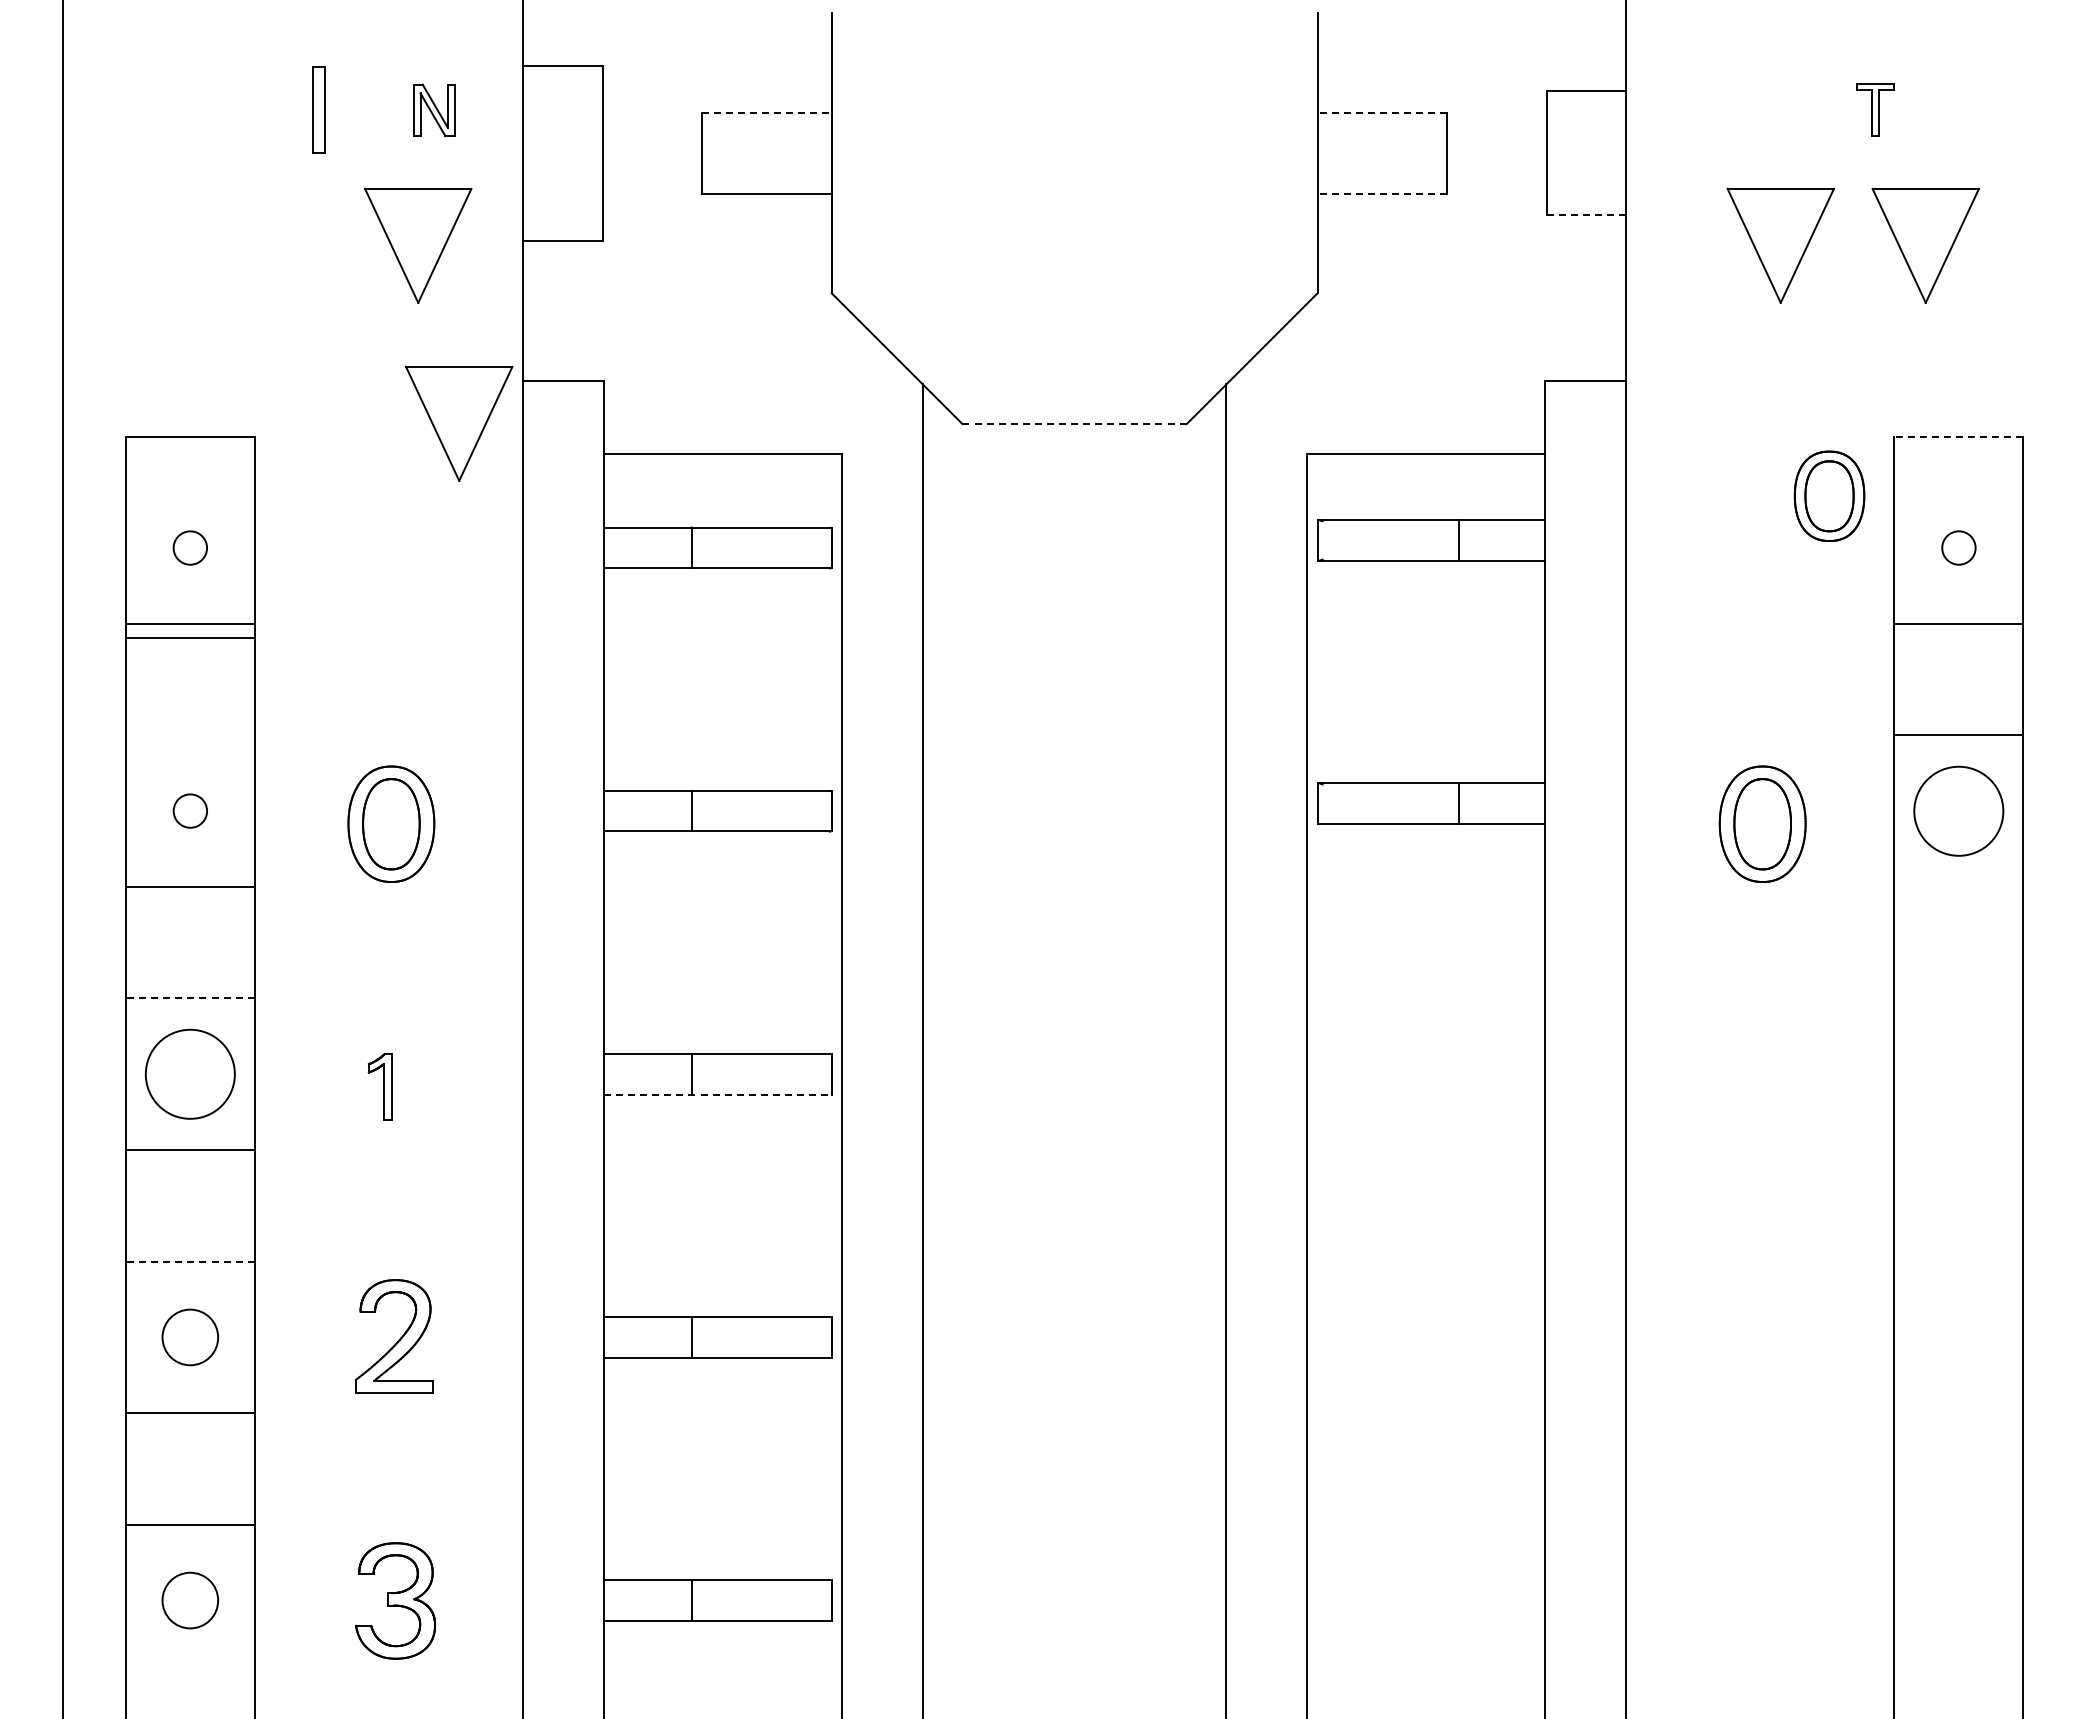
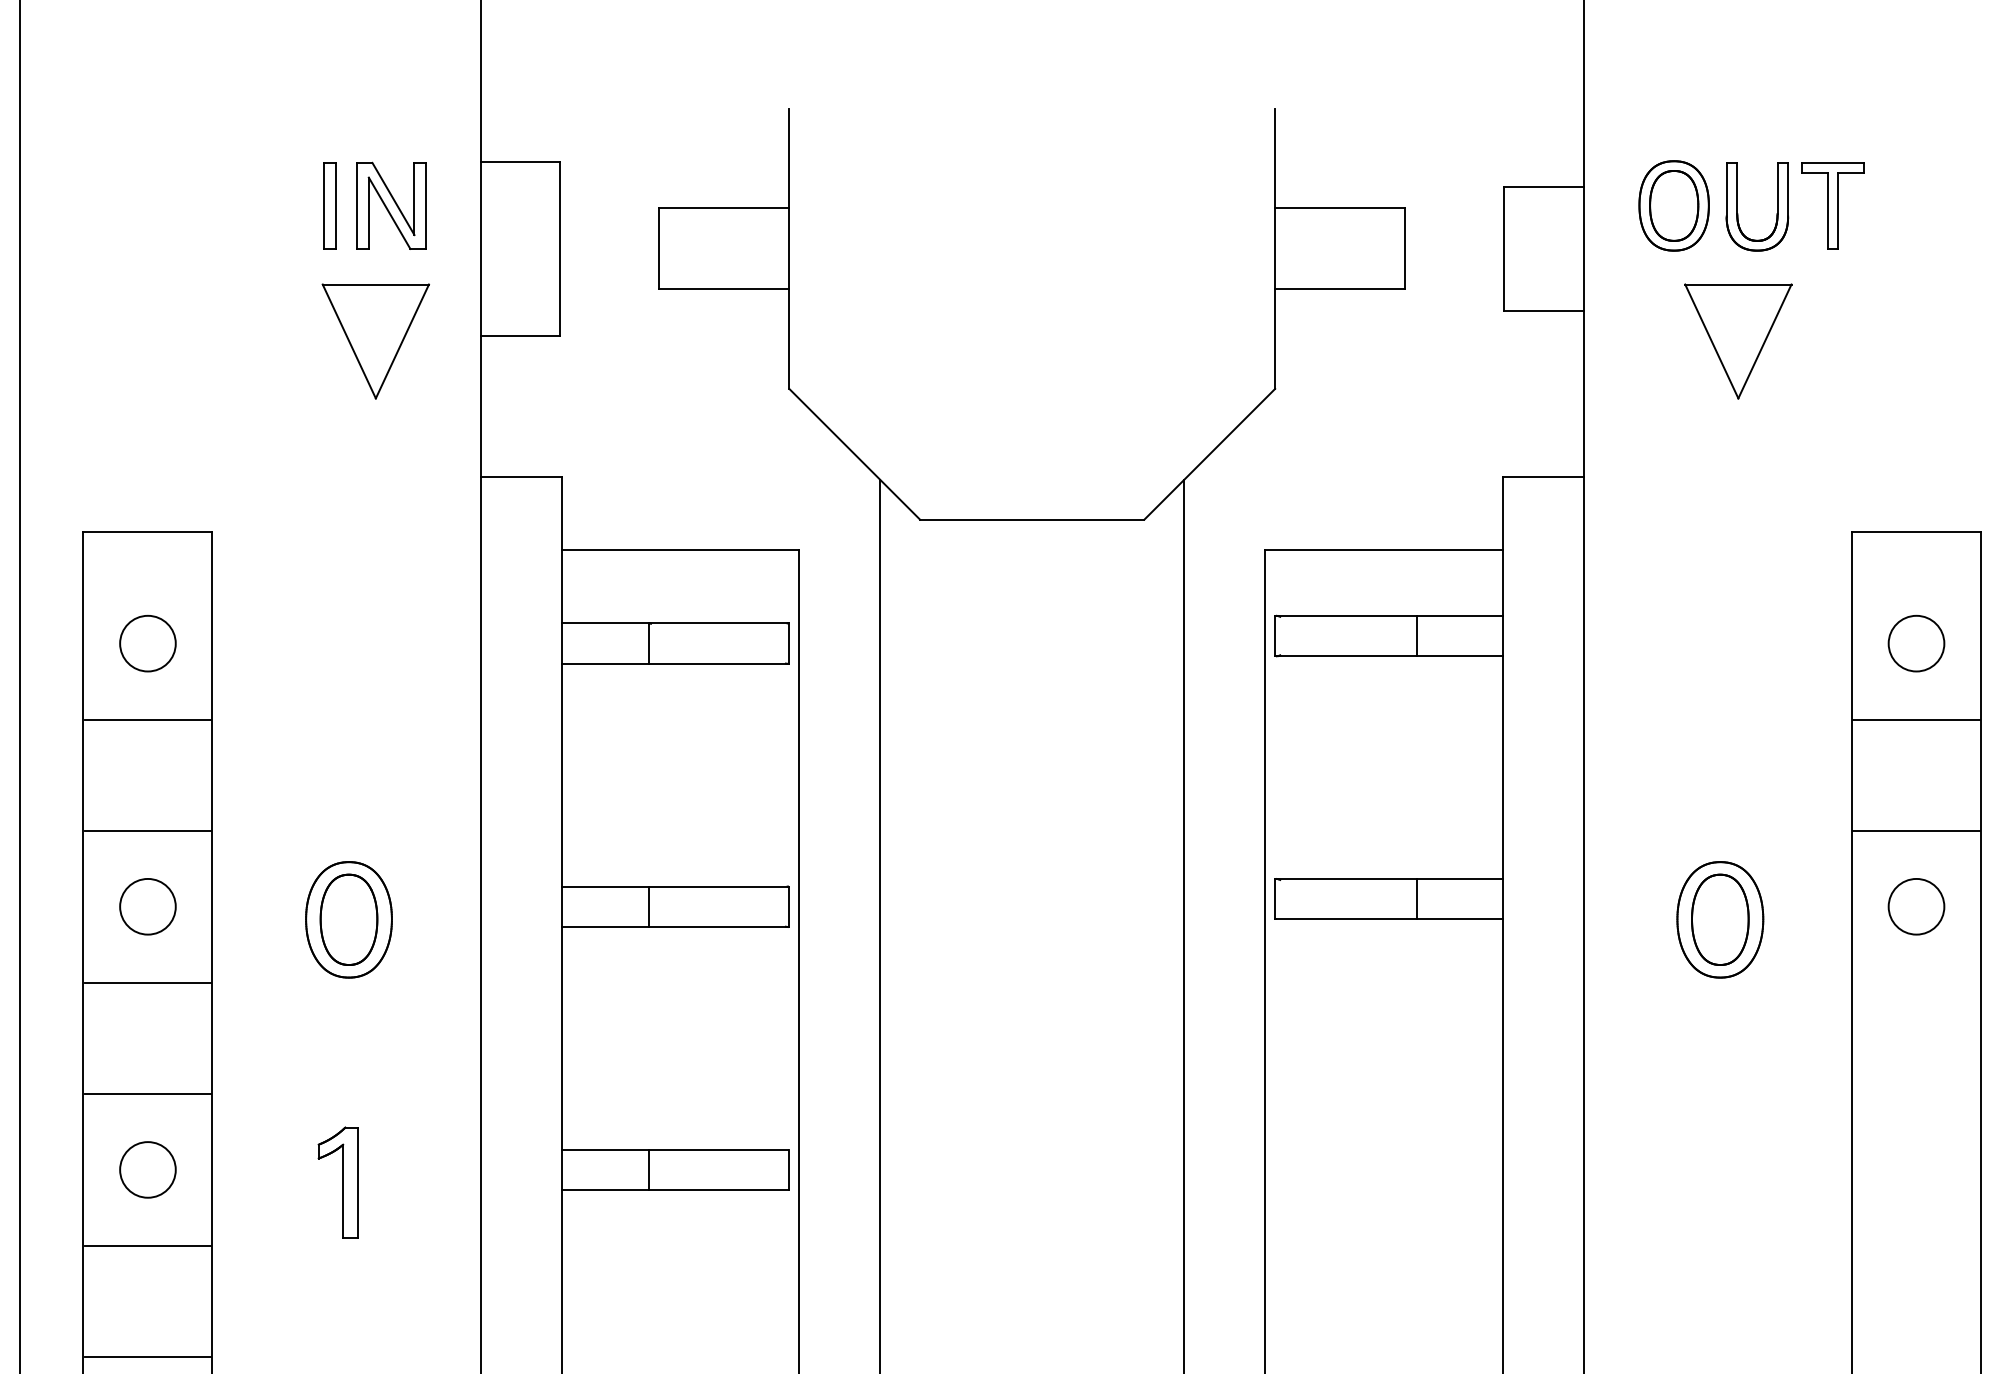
part: (318, 109) -> (329, 205), moved
part: (1875, 109) -> (1833, 205), size x1.67
part: (434, 110) -> (392, 206), size x1.67
part: (1780, 110) -> (1738, 206), added
line: (766, 112) -> (724, 208), dashed -> solid
line: (1382, 112) -> (1340, 208), dashed -> solid
line: (1382, 193) -> (1340, 289), dashed -> solid
line: (1586, 215) -> (1544, 311), dashed -> solid
part: (1925, 245) -> (1883, 341), removed
part: (459, 423) -> (417, 519), removed
line: (1075, 424) -> (1033, 520), dashed -> solid
line: (1958, 436) -> (1916, 532), dashed -> solid
part: (1829, 495) -> (1674, 205), moved
circle: (190, 547) -> (148, 643), size x1.67
circle: (1958, 547) -> (1916, 643), size x1.67
line: (190, 638) -> (148, 831), moved
circle: (190, 810) -> (148, 906), size x1.67
circle: (1958, 810) -> (1916, 906), size x0.62
line: (190, 998) -> (148, 1094), dashed -> solid
circle: (190, 1074) -> (148, 1170), size x0.62
part: (380, 1086) -> (338, 1182), size x1.67
line: (717, 1094) -> (675, 1190), dashed -> solid
line: (190, 1261) -> (148, 1357), dashed -> solid

